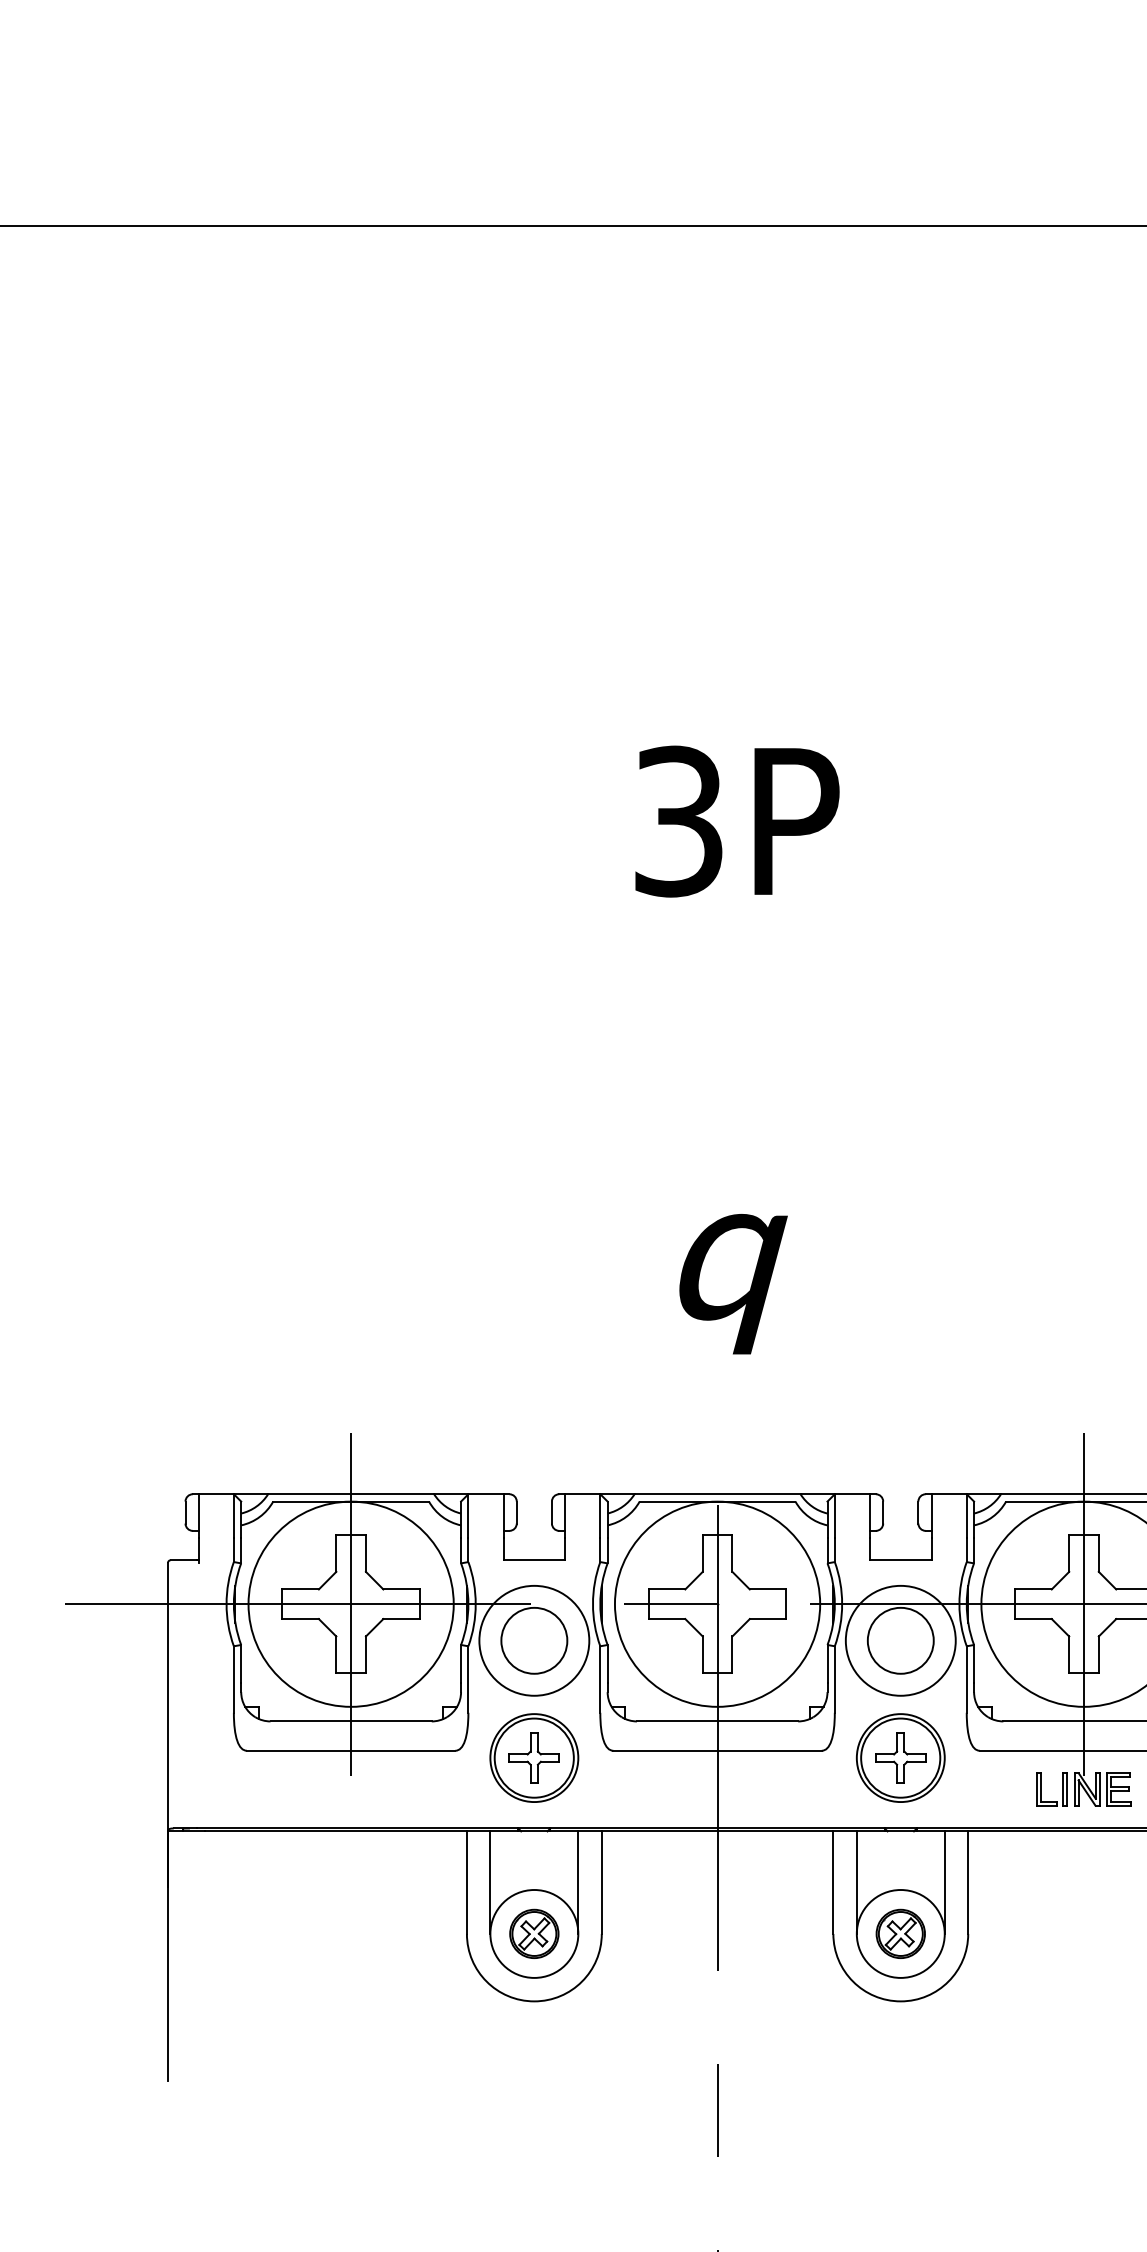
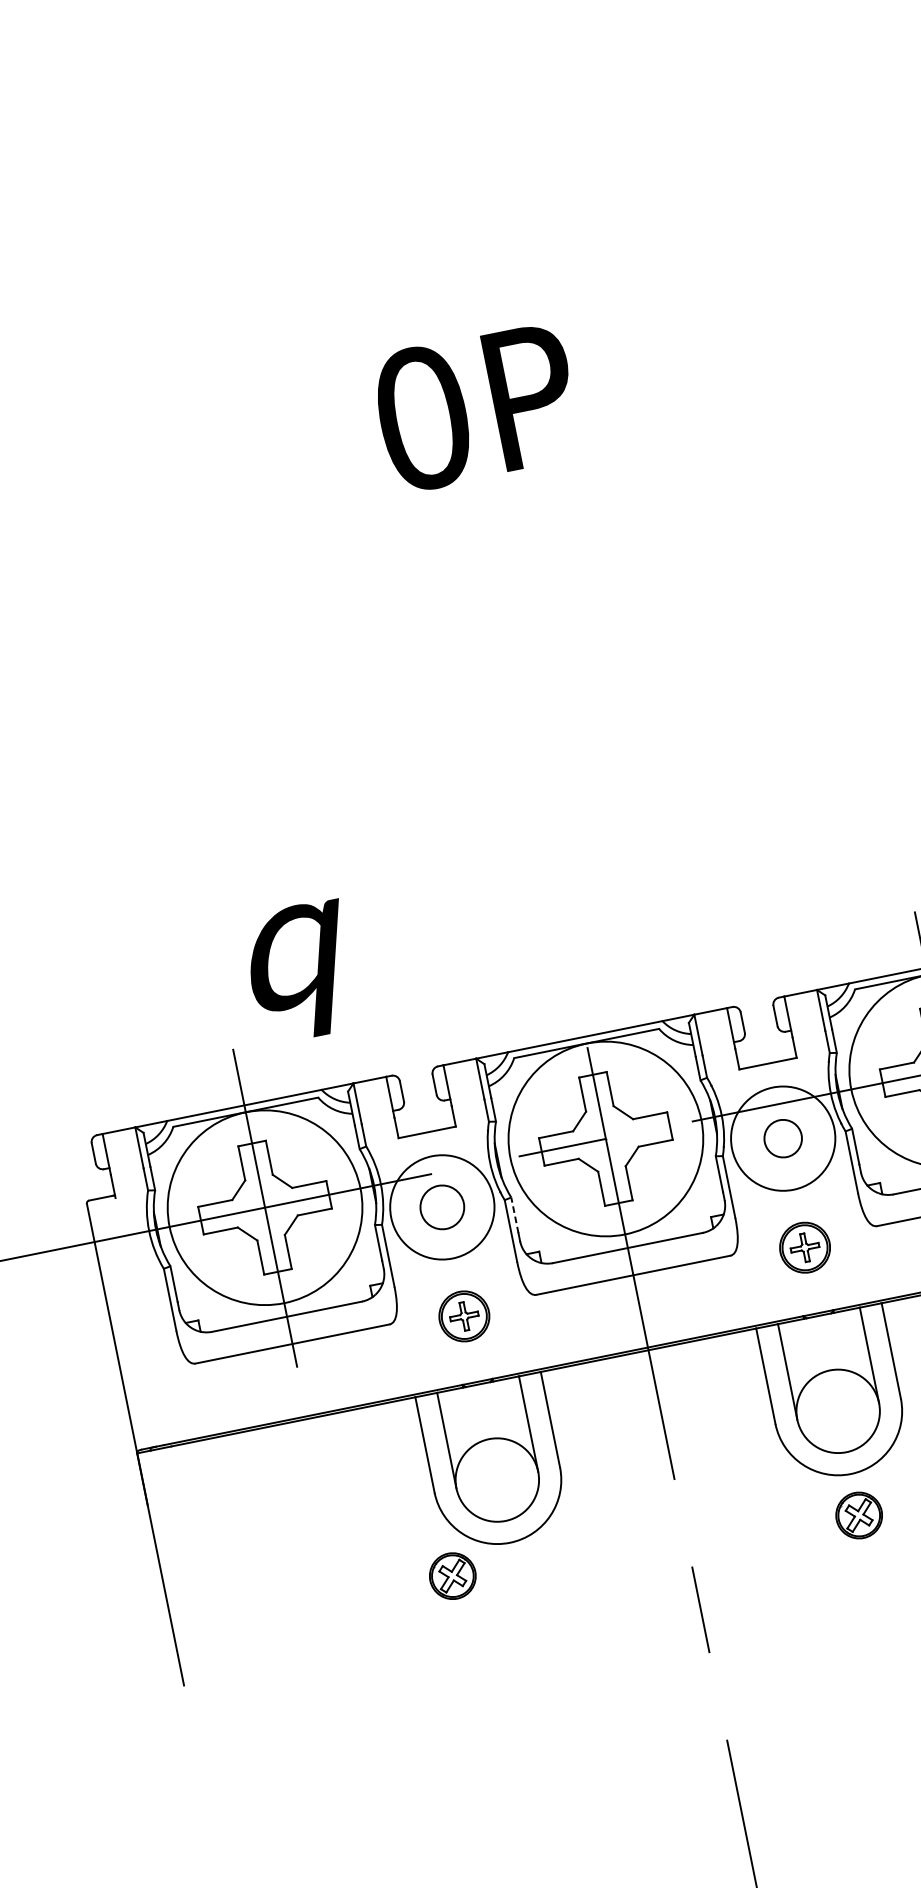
text: (678, 821) -> (422, 418), 3P -> 0P
text: (733, 1284) -> (301, 972), moved
circle: (534, 1640) -> (442, 1207), size x0.7
circle: (900, 1640) -> (782, 1138), size x0.6
line: (607, 1663) -> (514, 1214), solid -> dashed
part: (534, 1757) -> (464, 1315), size x0.6
part: (900, 1757) -> (804, 1247), size x0.6
part: (534, 1933) -> (452, 1575), moved
part: (900, 1933) -> (858, 1515), moved

